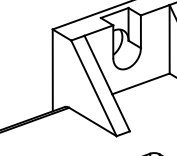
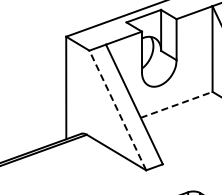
line: (141, 83) -> (177, 104), solid -> dashed
line: (93, 88) -> (117, 110), solid -> dashed

